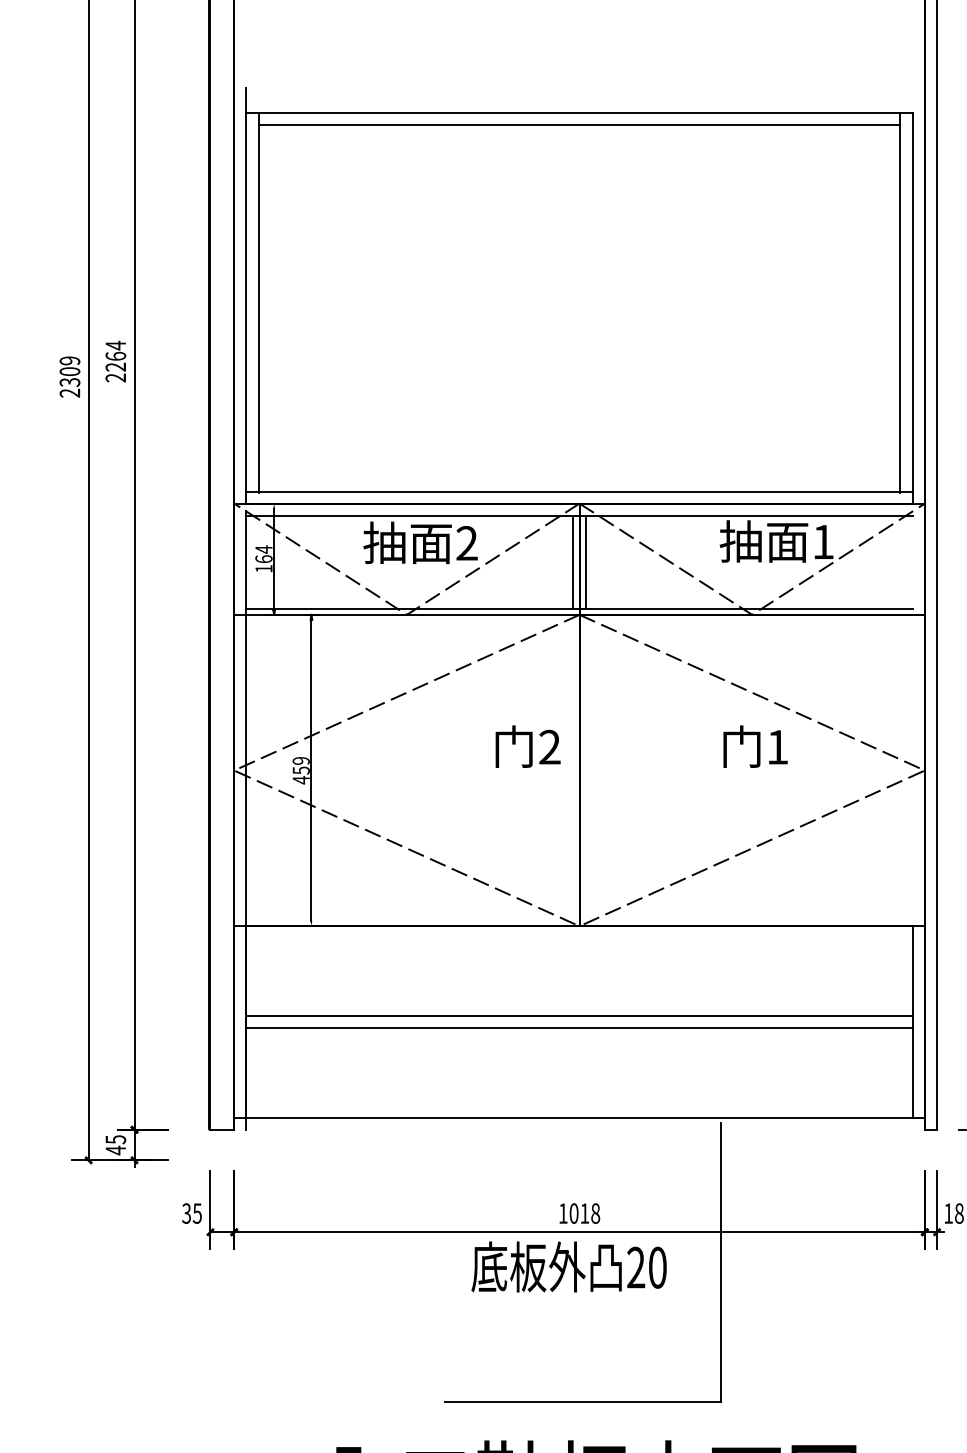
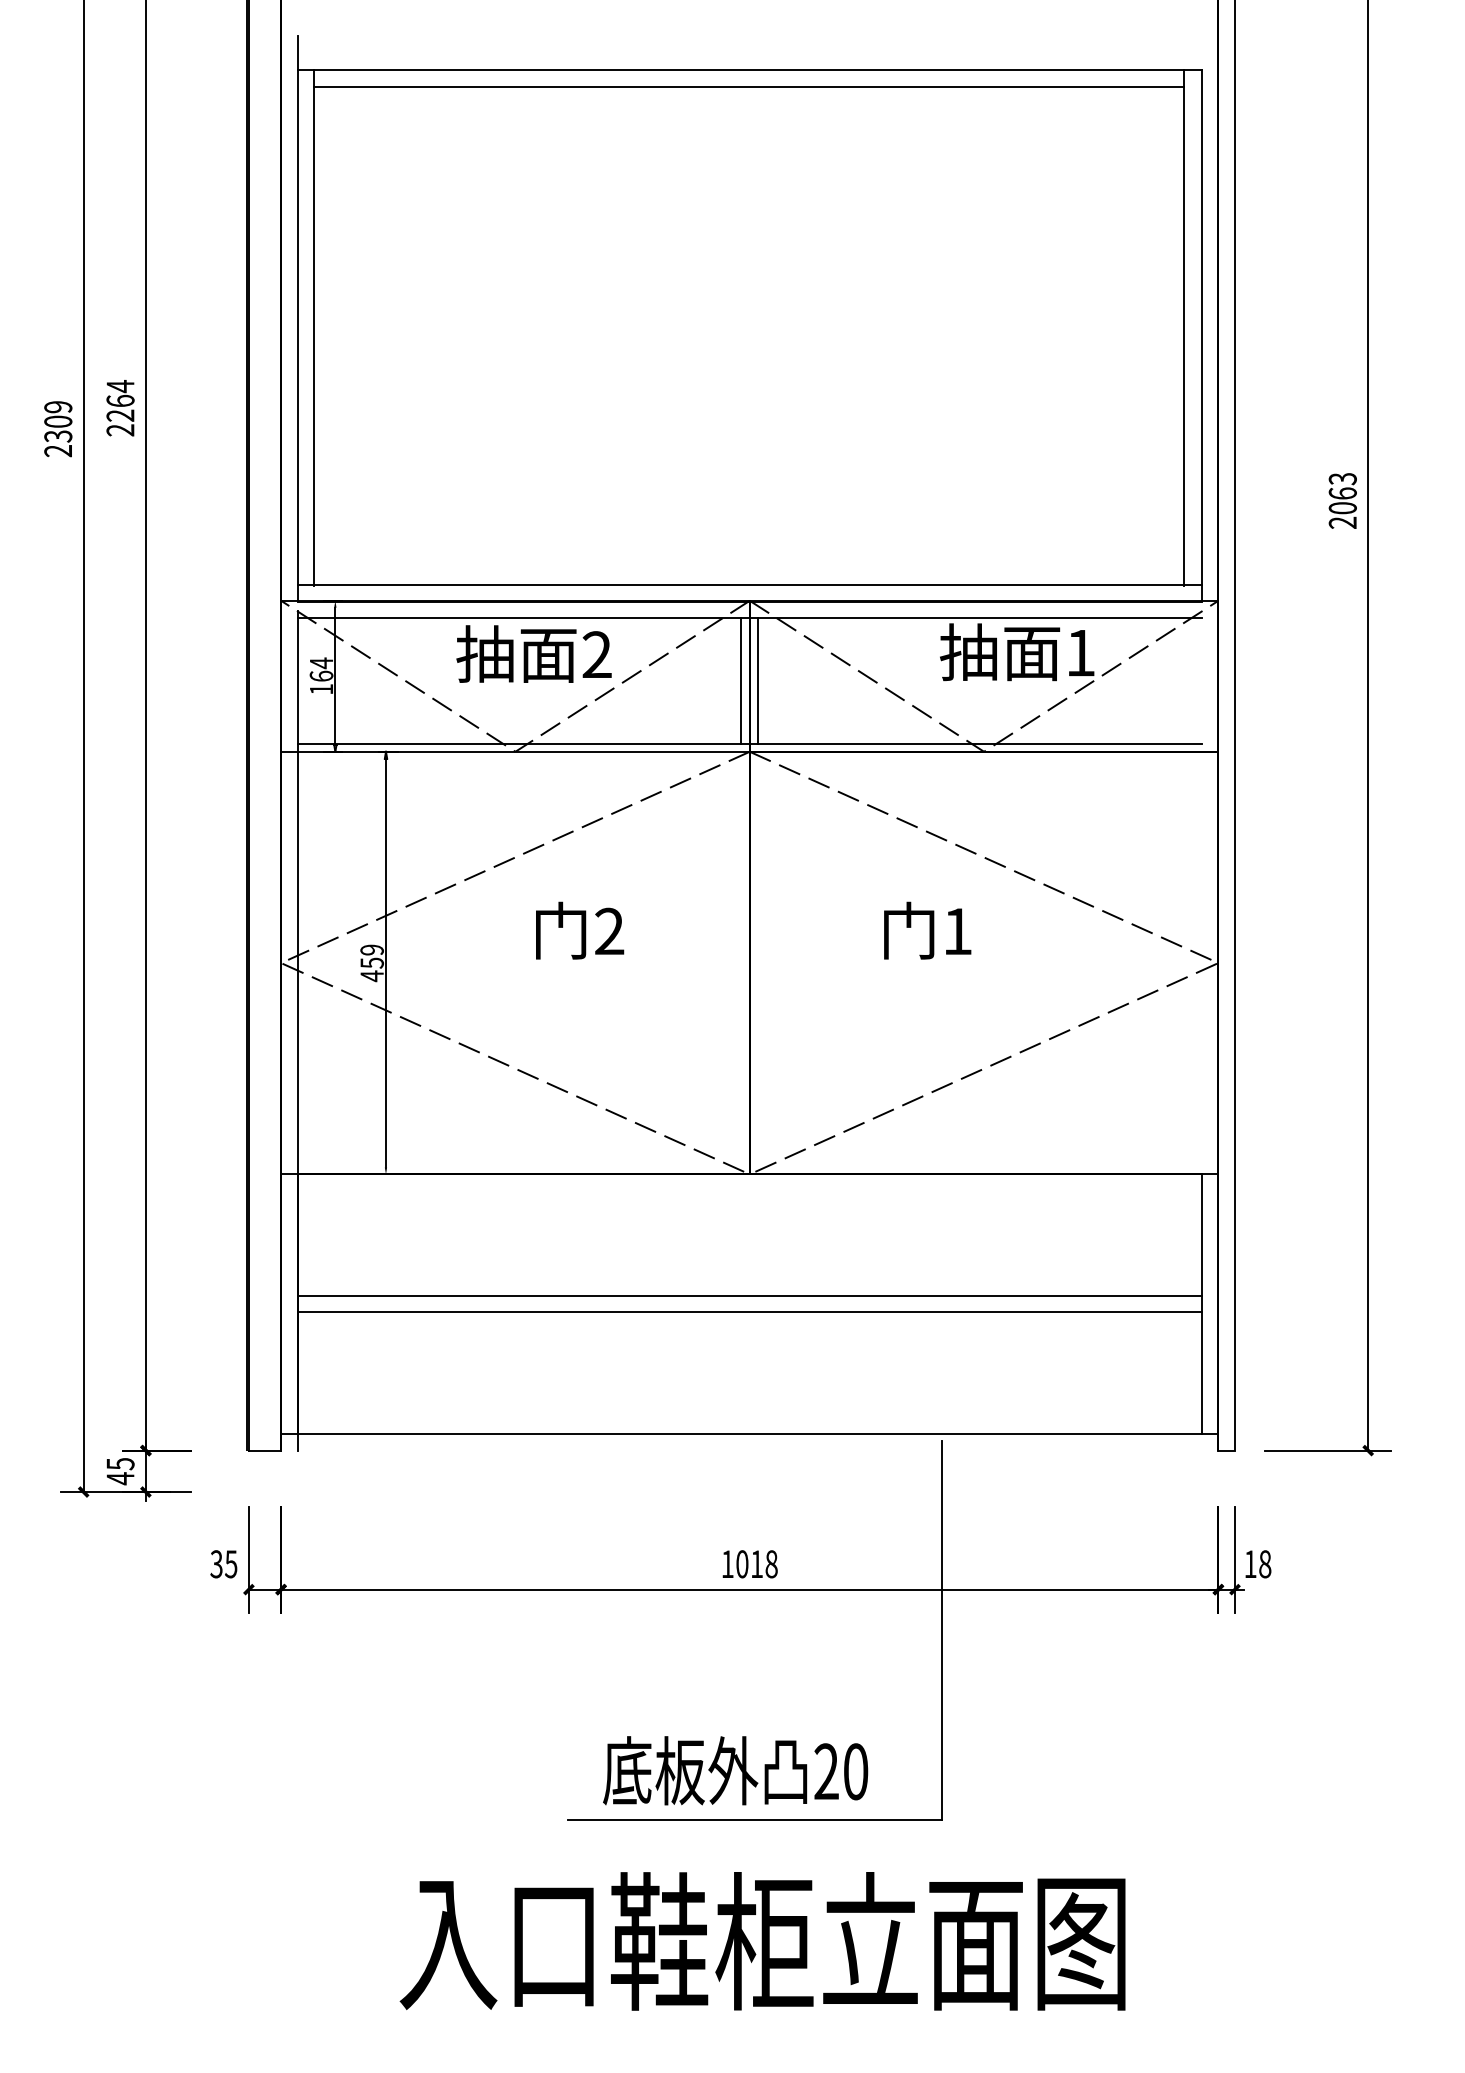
text: (528, 746) -> (580, 930), moved
text: (755, 746) -> (927, 930), moved
text: (569, 1266) -> (735, 1770), moved

